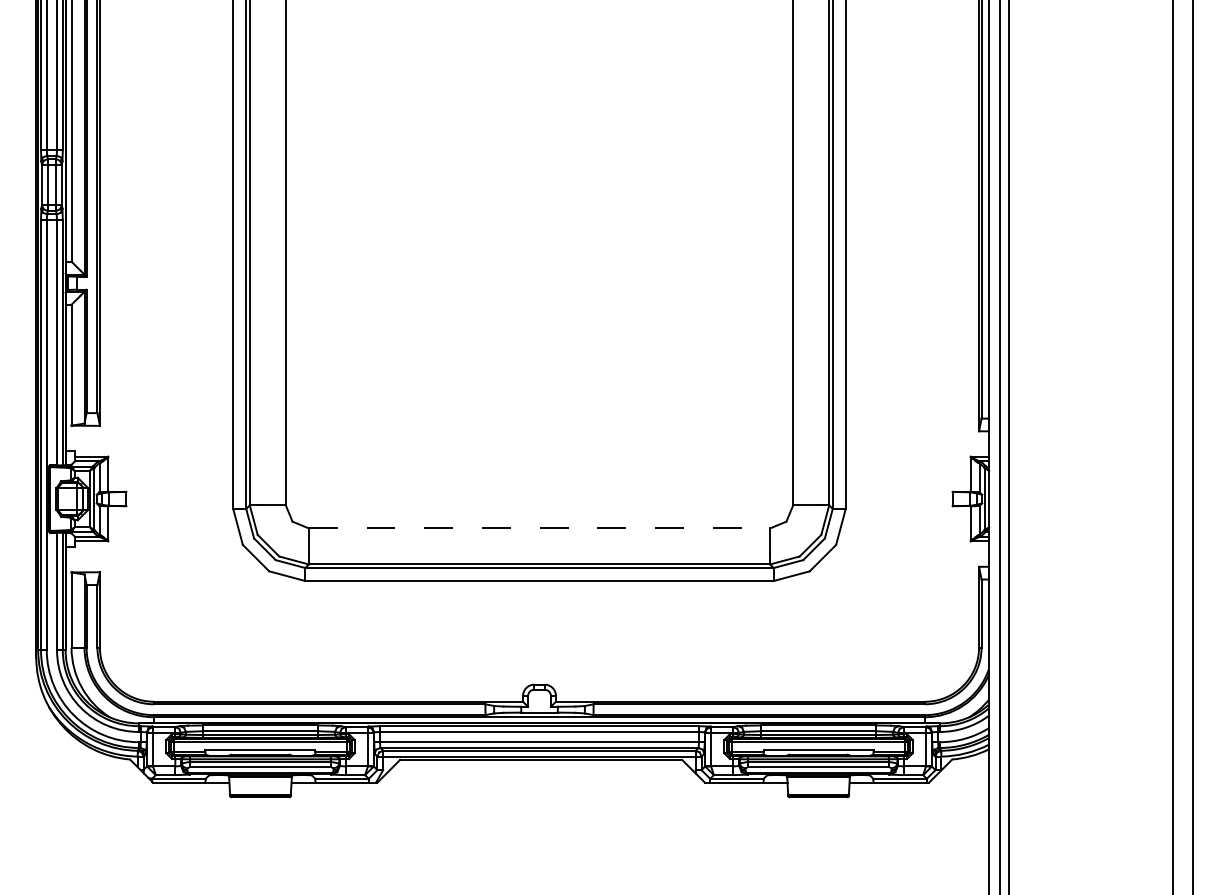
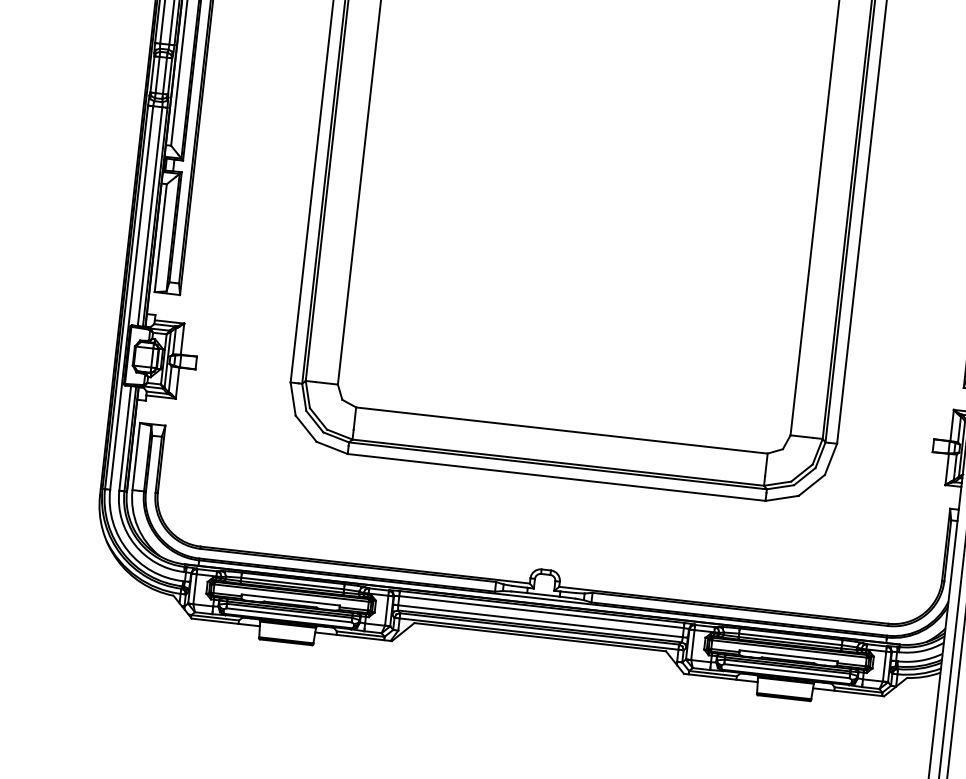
line: (539, 528) -> (561, 430), dashed -> solid

